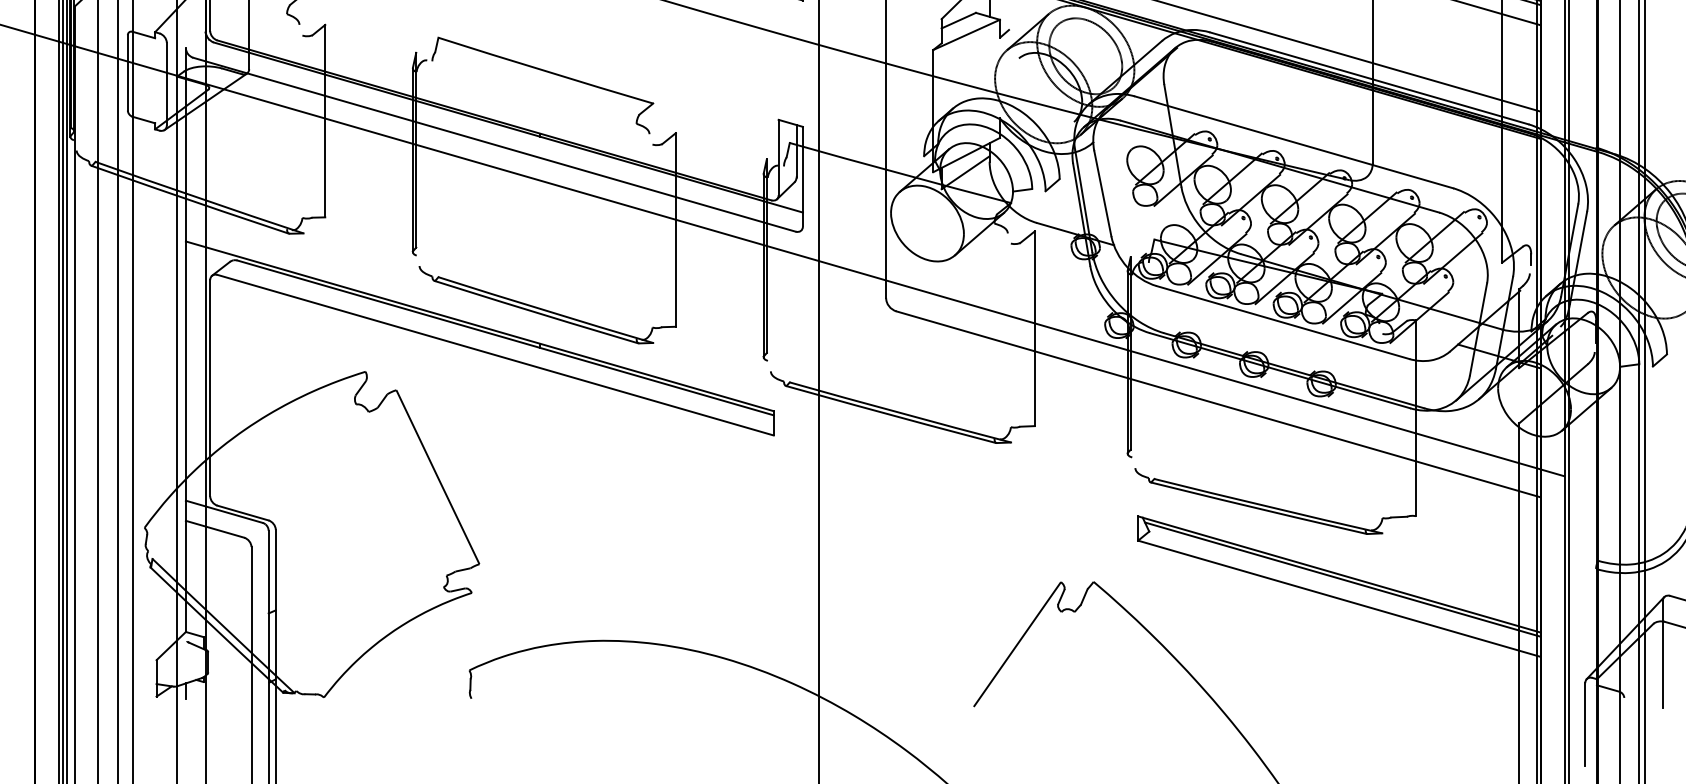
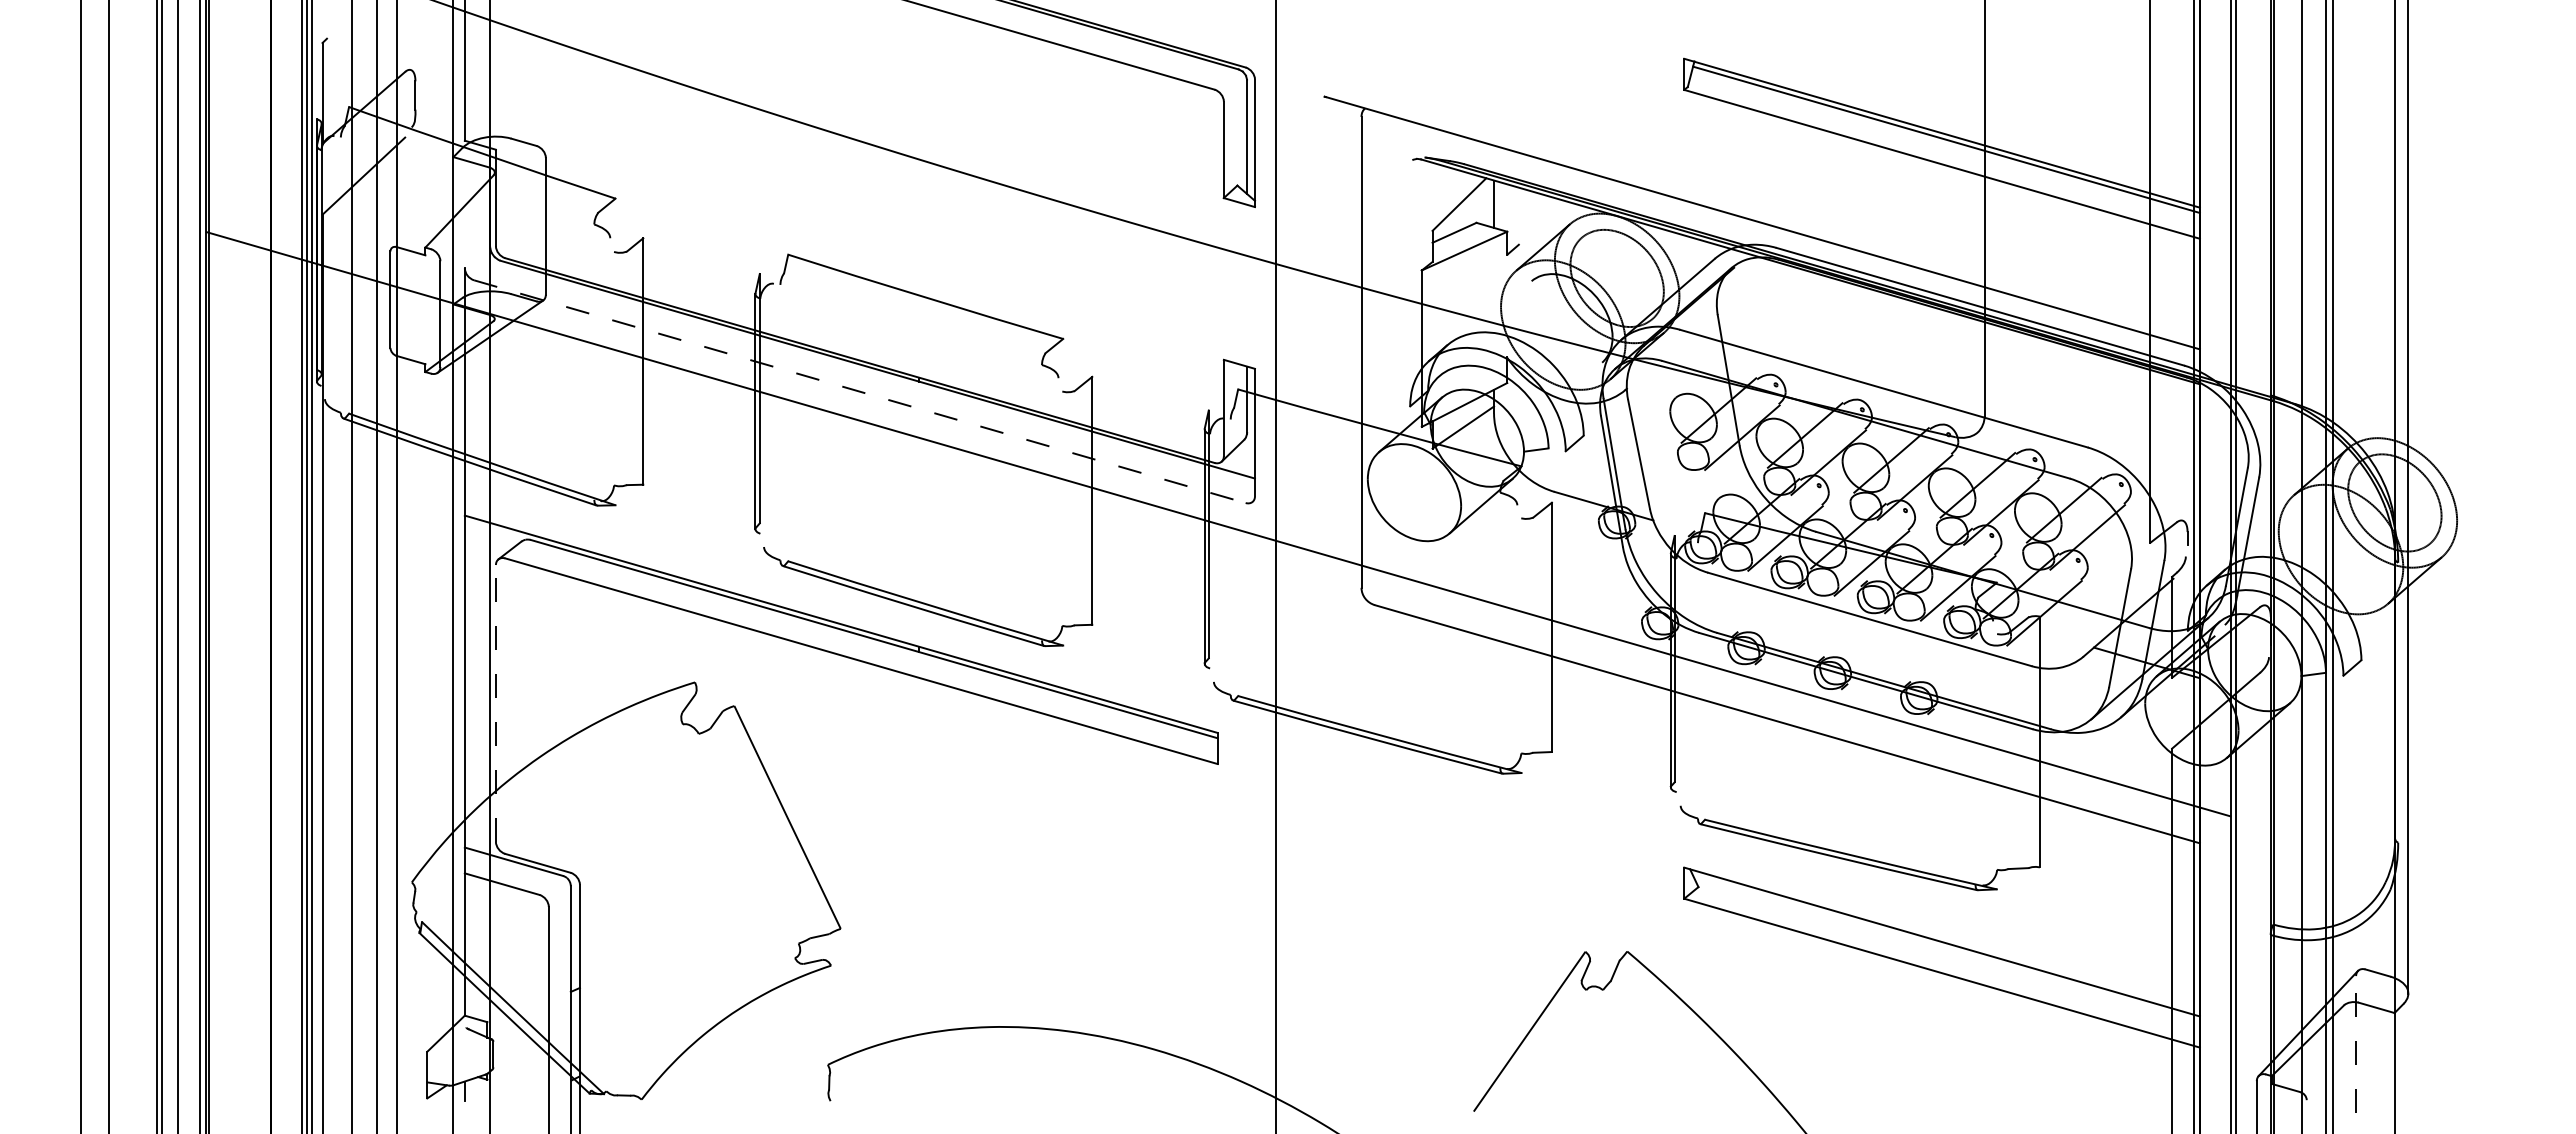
line: (494, 144) -> (860, 391), solid -> dashed
line: (209, 387) -> (495, 702), solid -> dashed
line: (1342, 579) -> (1946, 948), removed
line: (1663, 653) -> (2356, 1043), solid -> dashed

